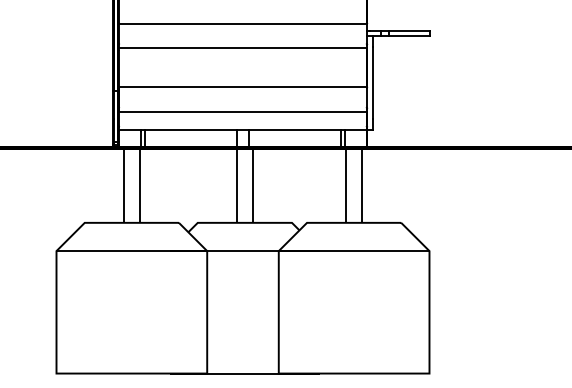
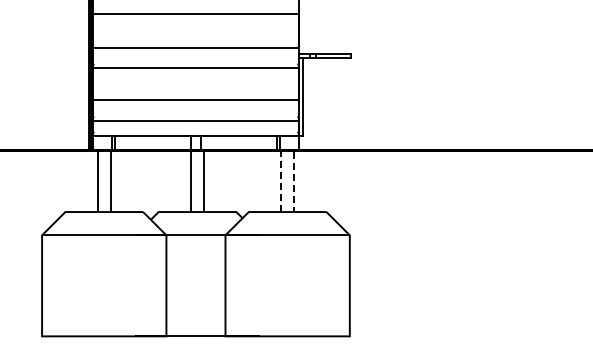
line: (353, 147) -> (287, 149), solid -> dashed

